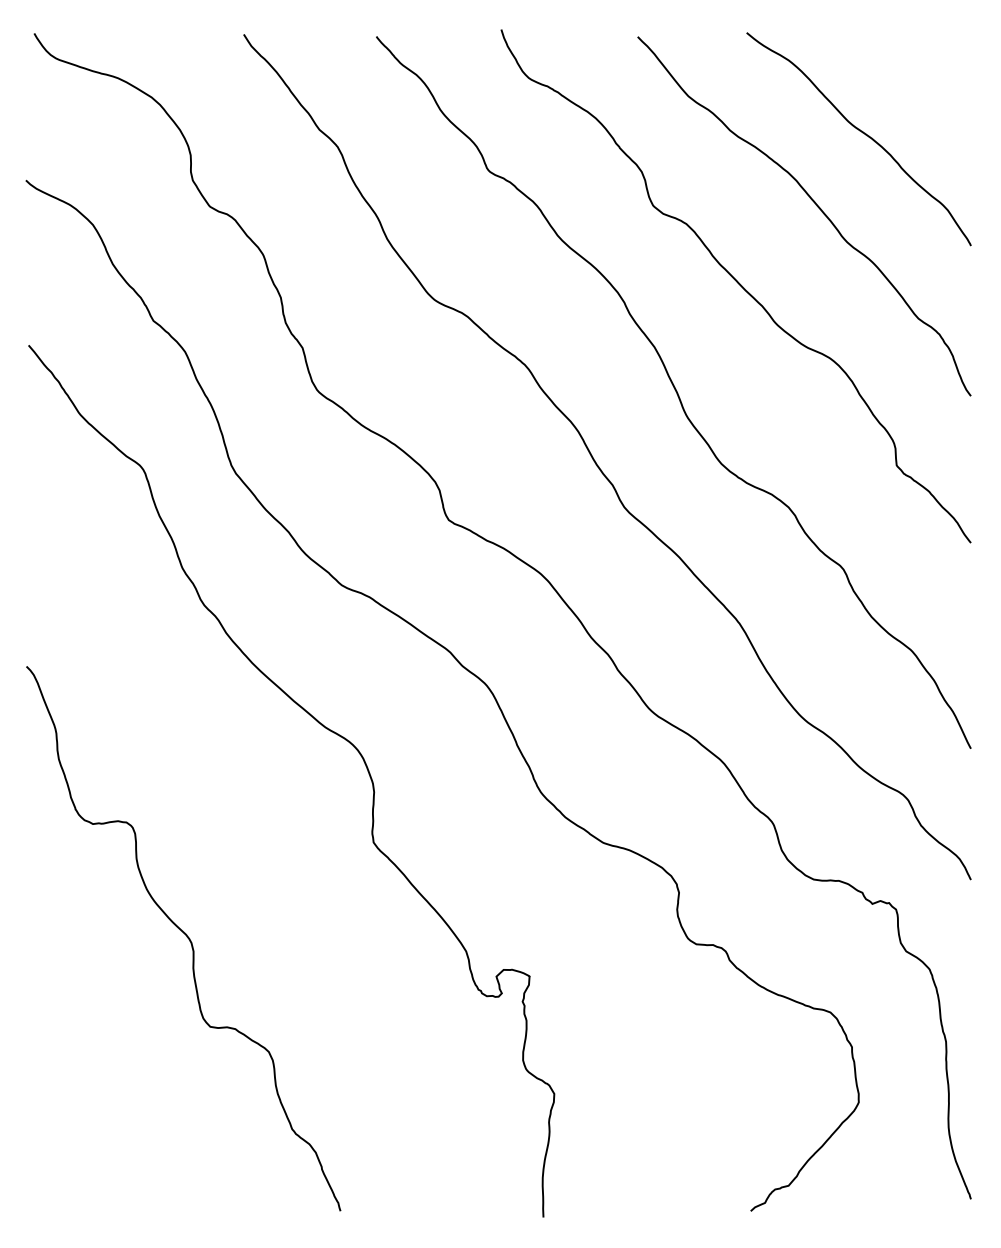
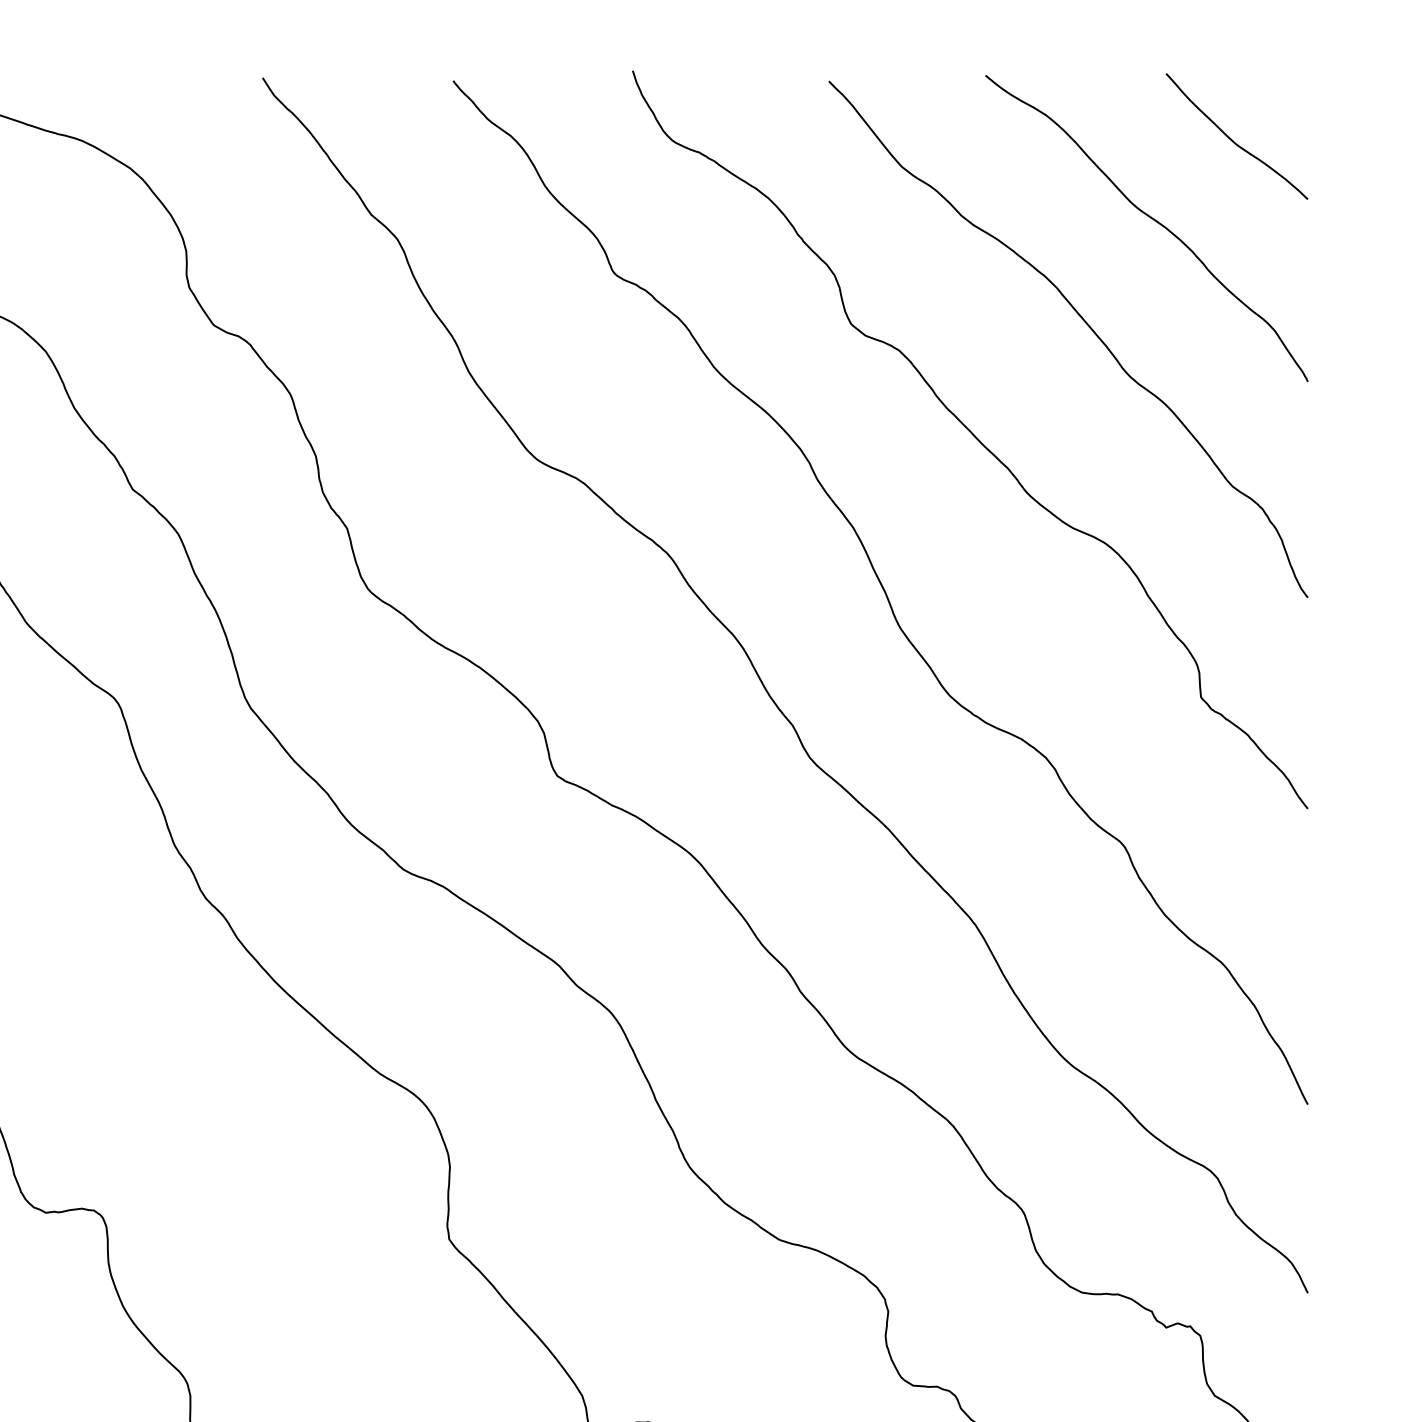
curve: (919, 77) -> (1233, 139), added

